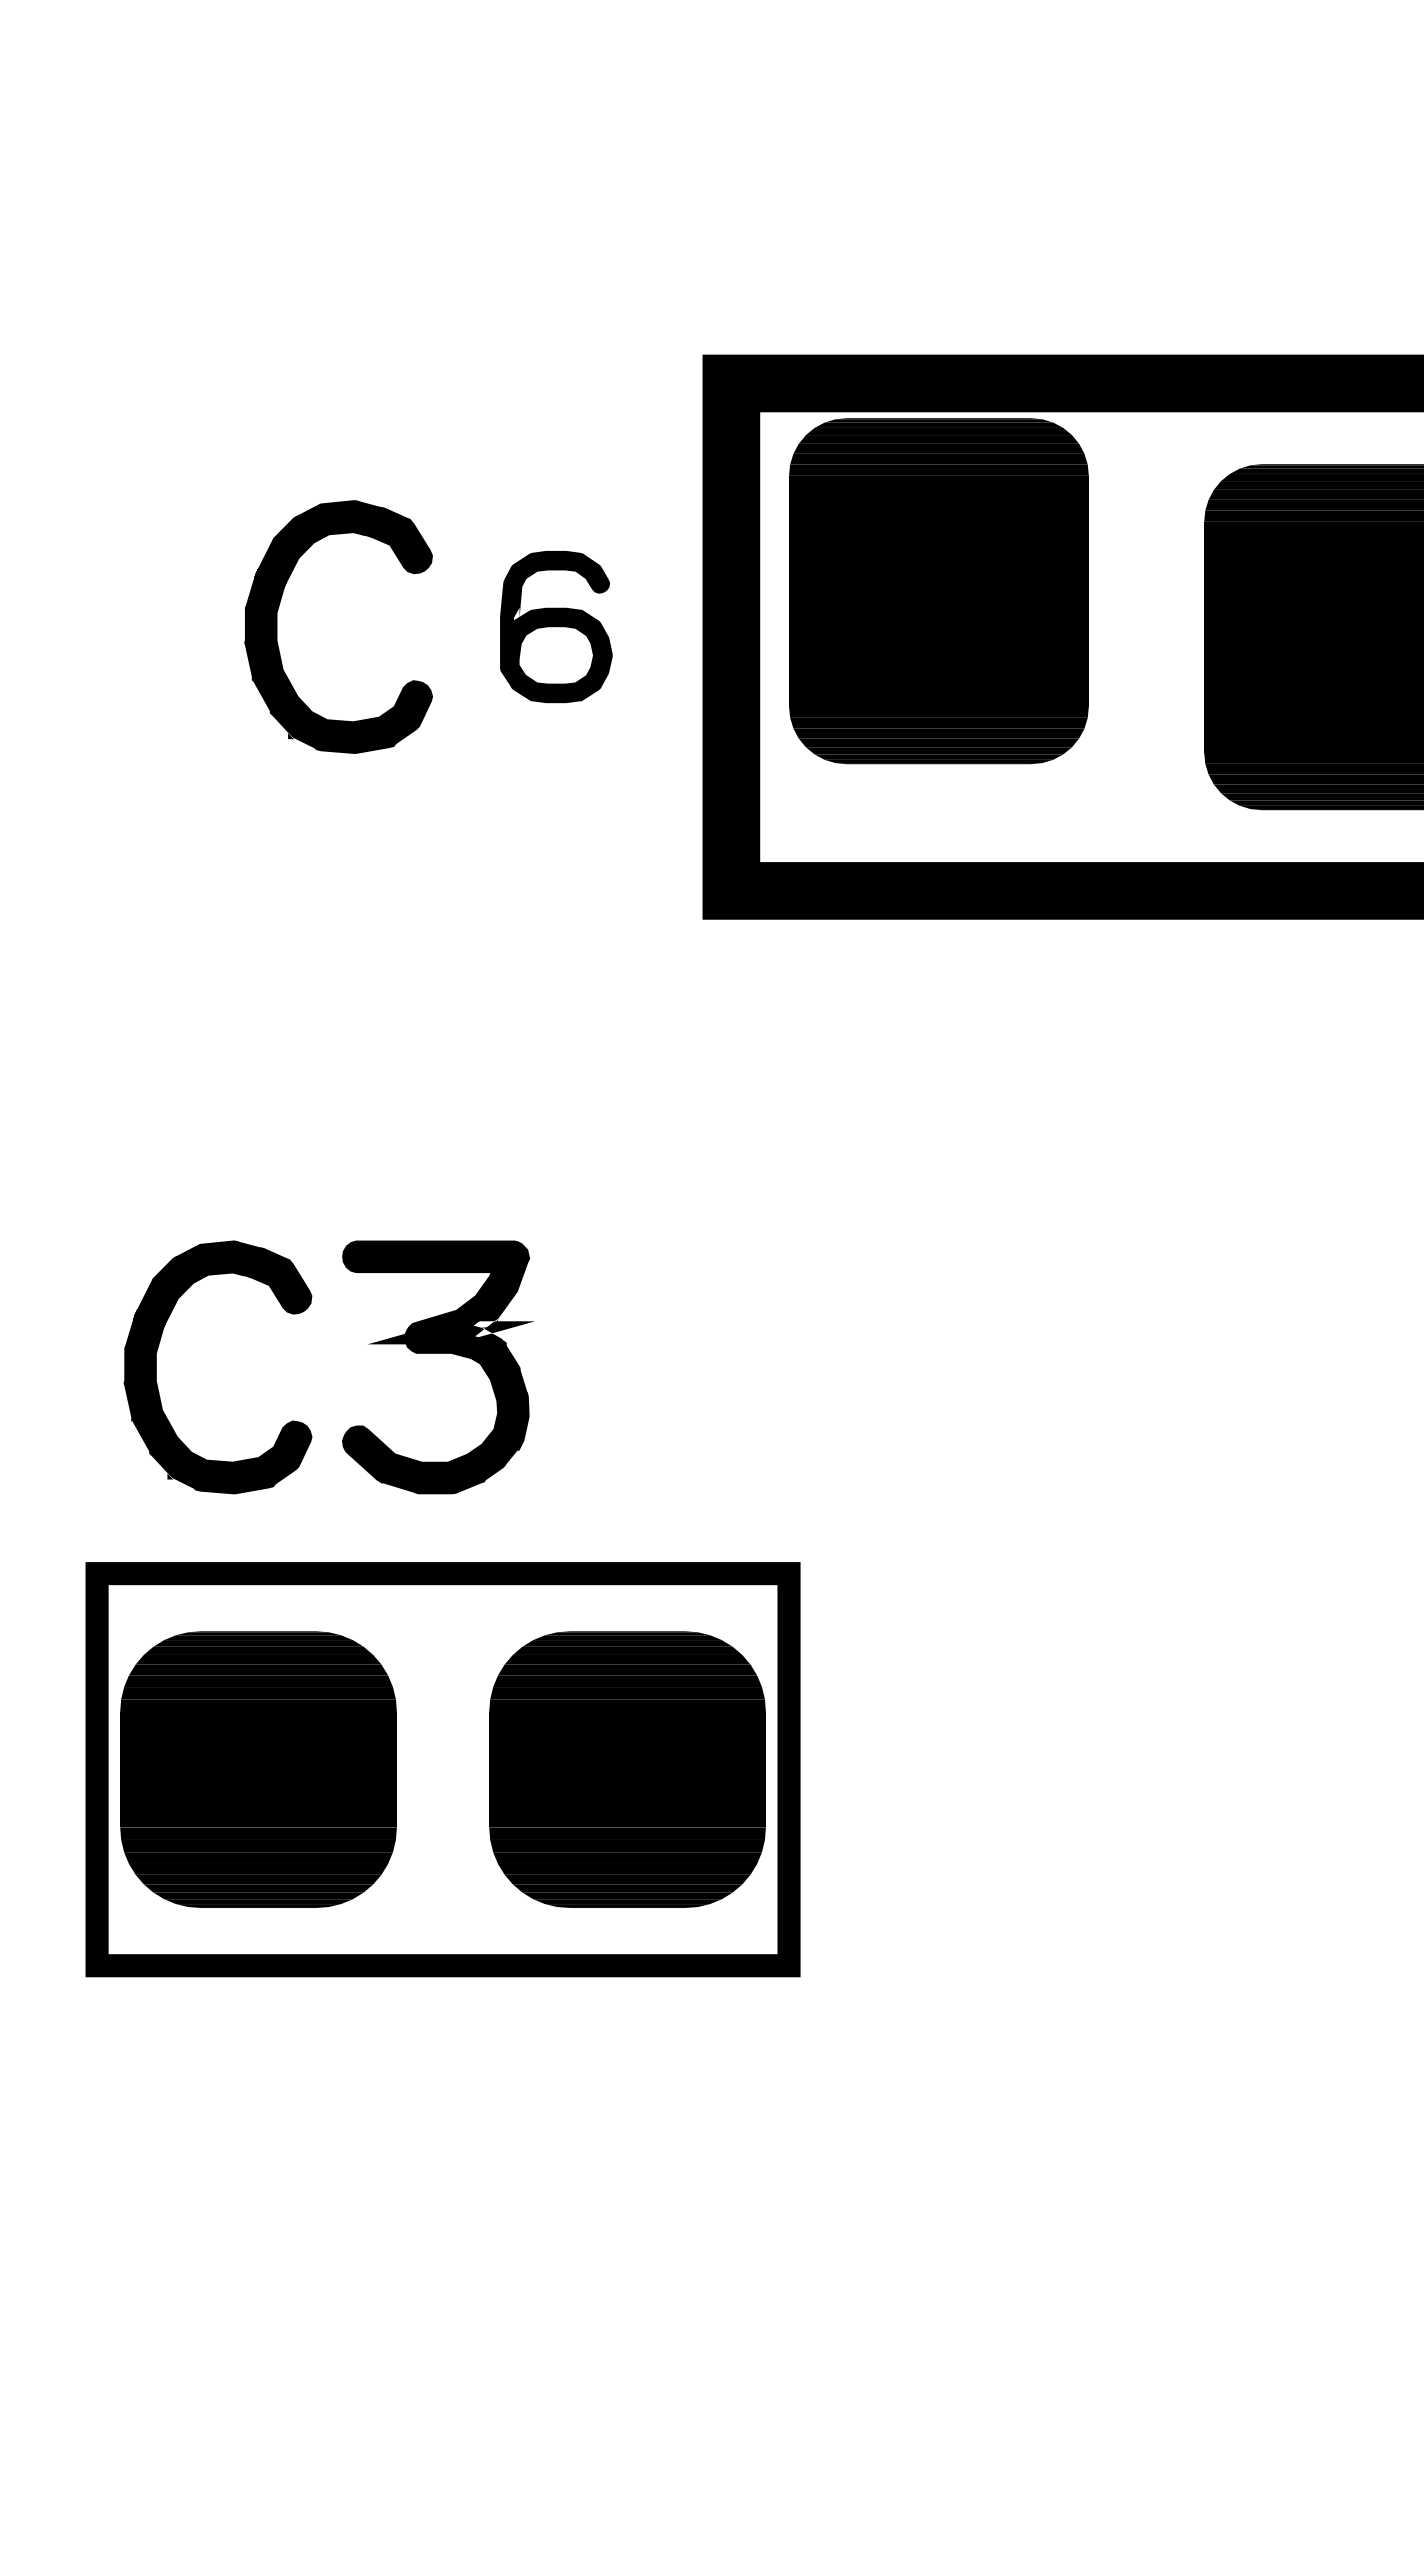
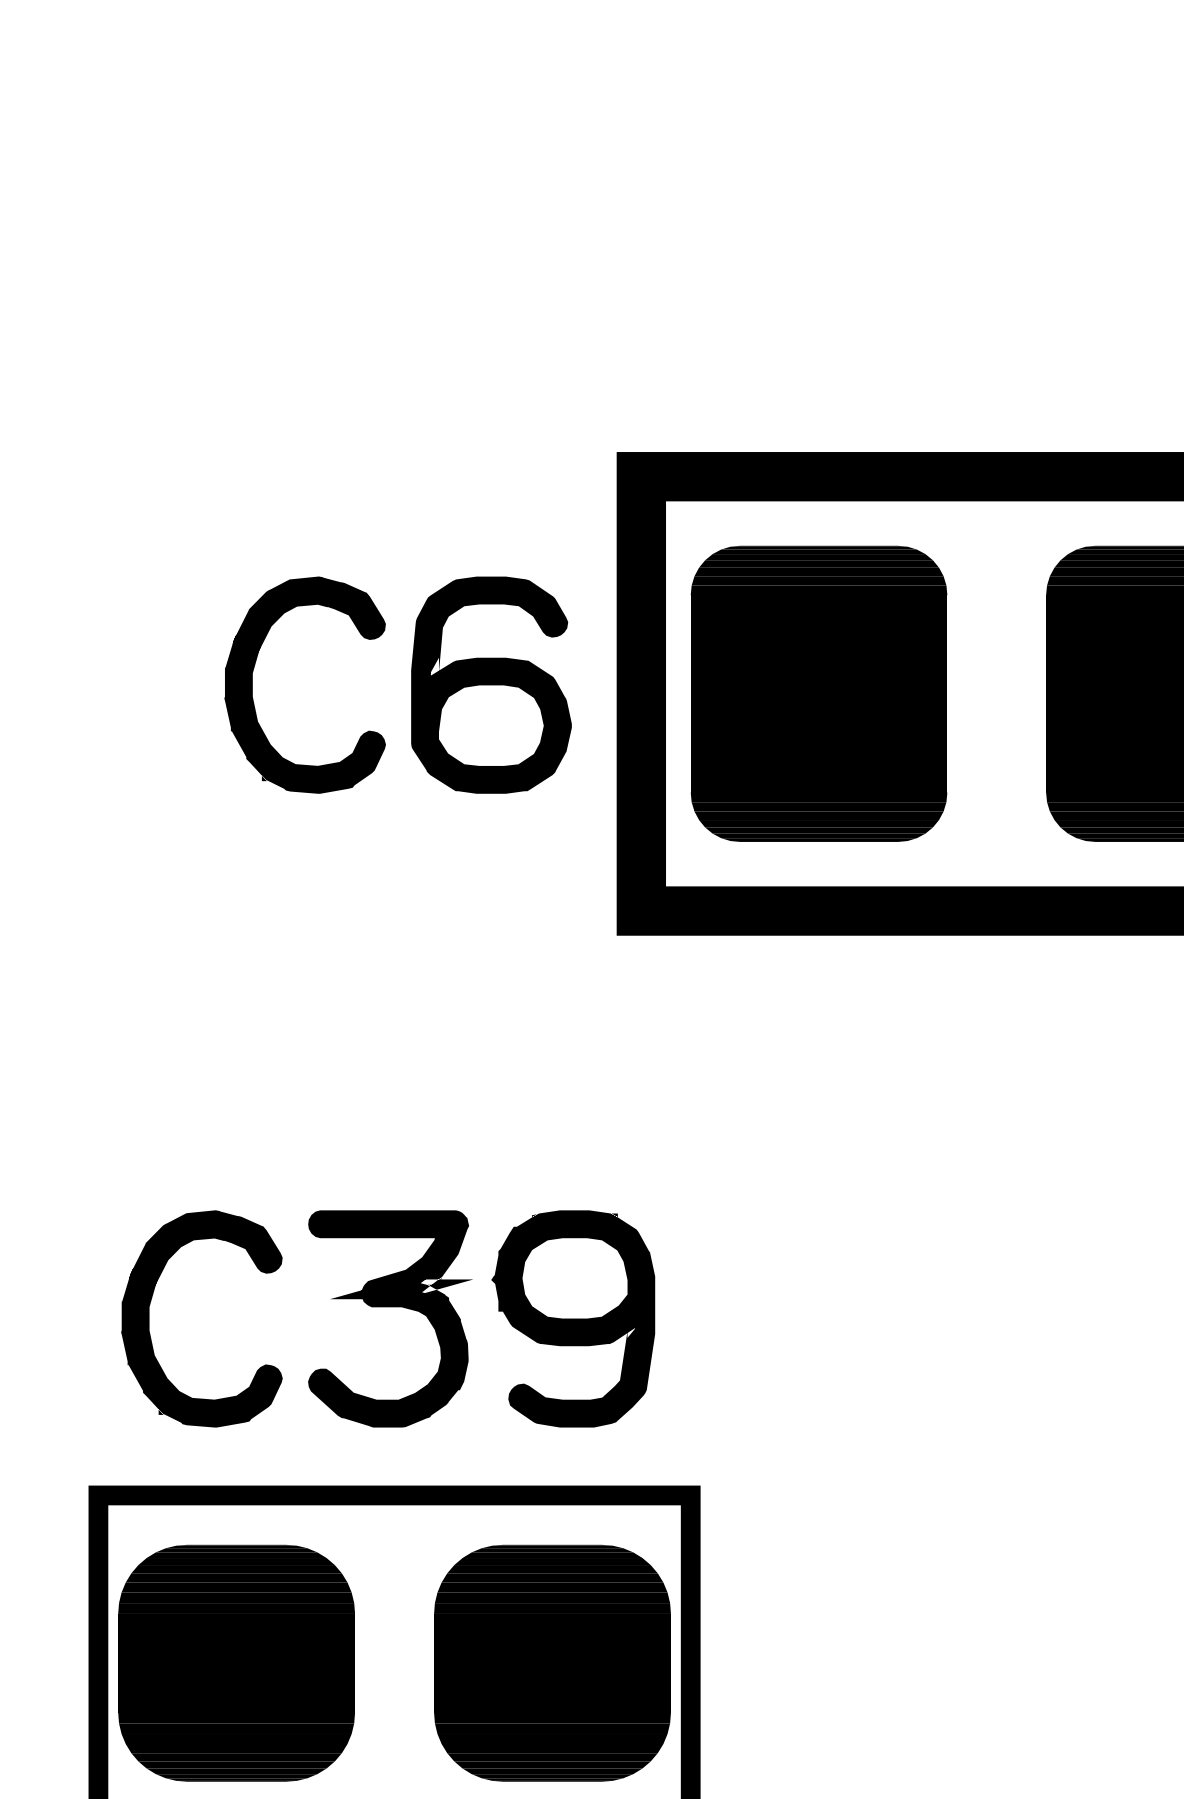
part: (938, 591) -> (818, 694), moved
part: (556, 626) -> (491, 684), size x1.67
part: (651, 1367) -> (572, 1319), added

